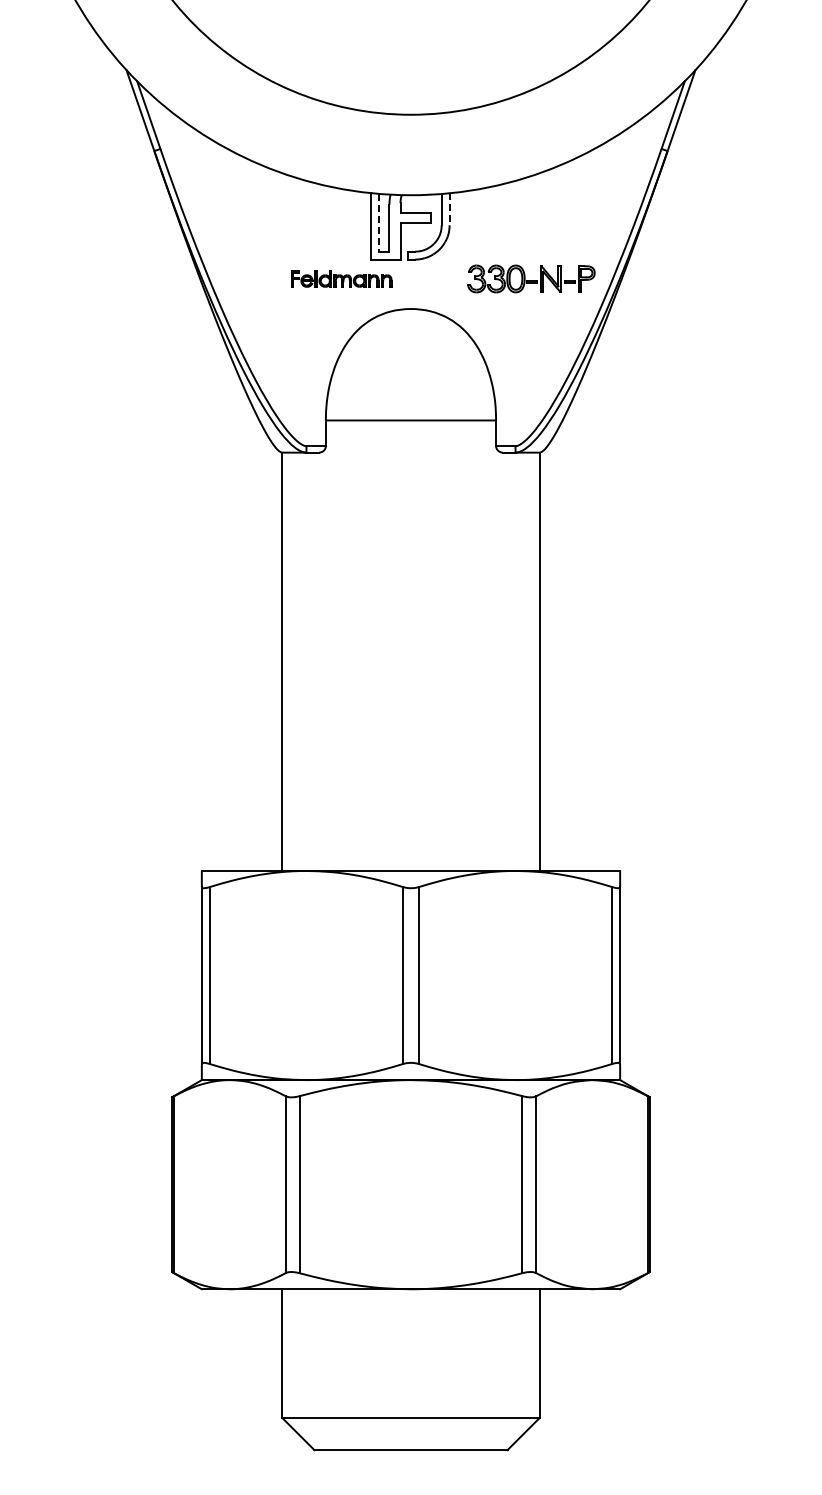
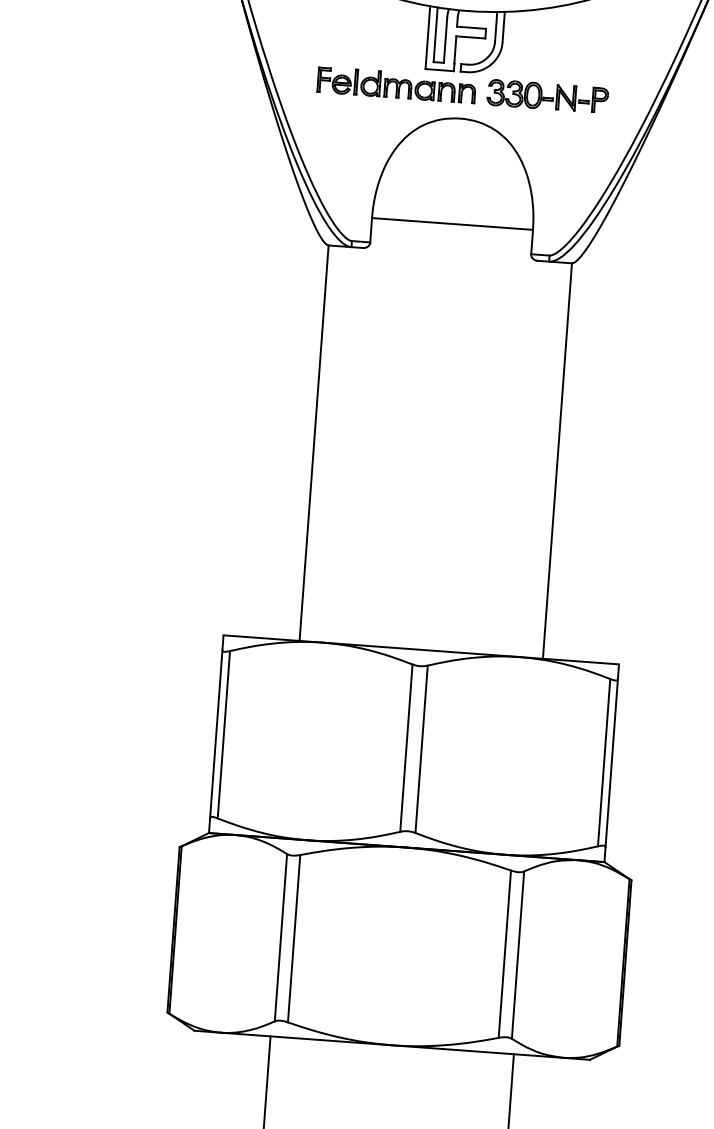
line: (449, 209) -> (503, 27), dashed -> solid
line: (378, 222) -> (435, 34), dashed -> solid
part: (341, 278) -> (396, 84), size x1.67
part: (531, 278) -> (547, 96), moved

